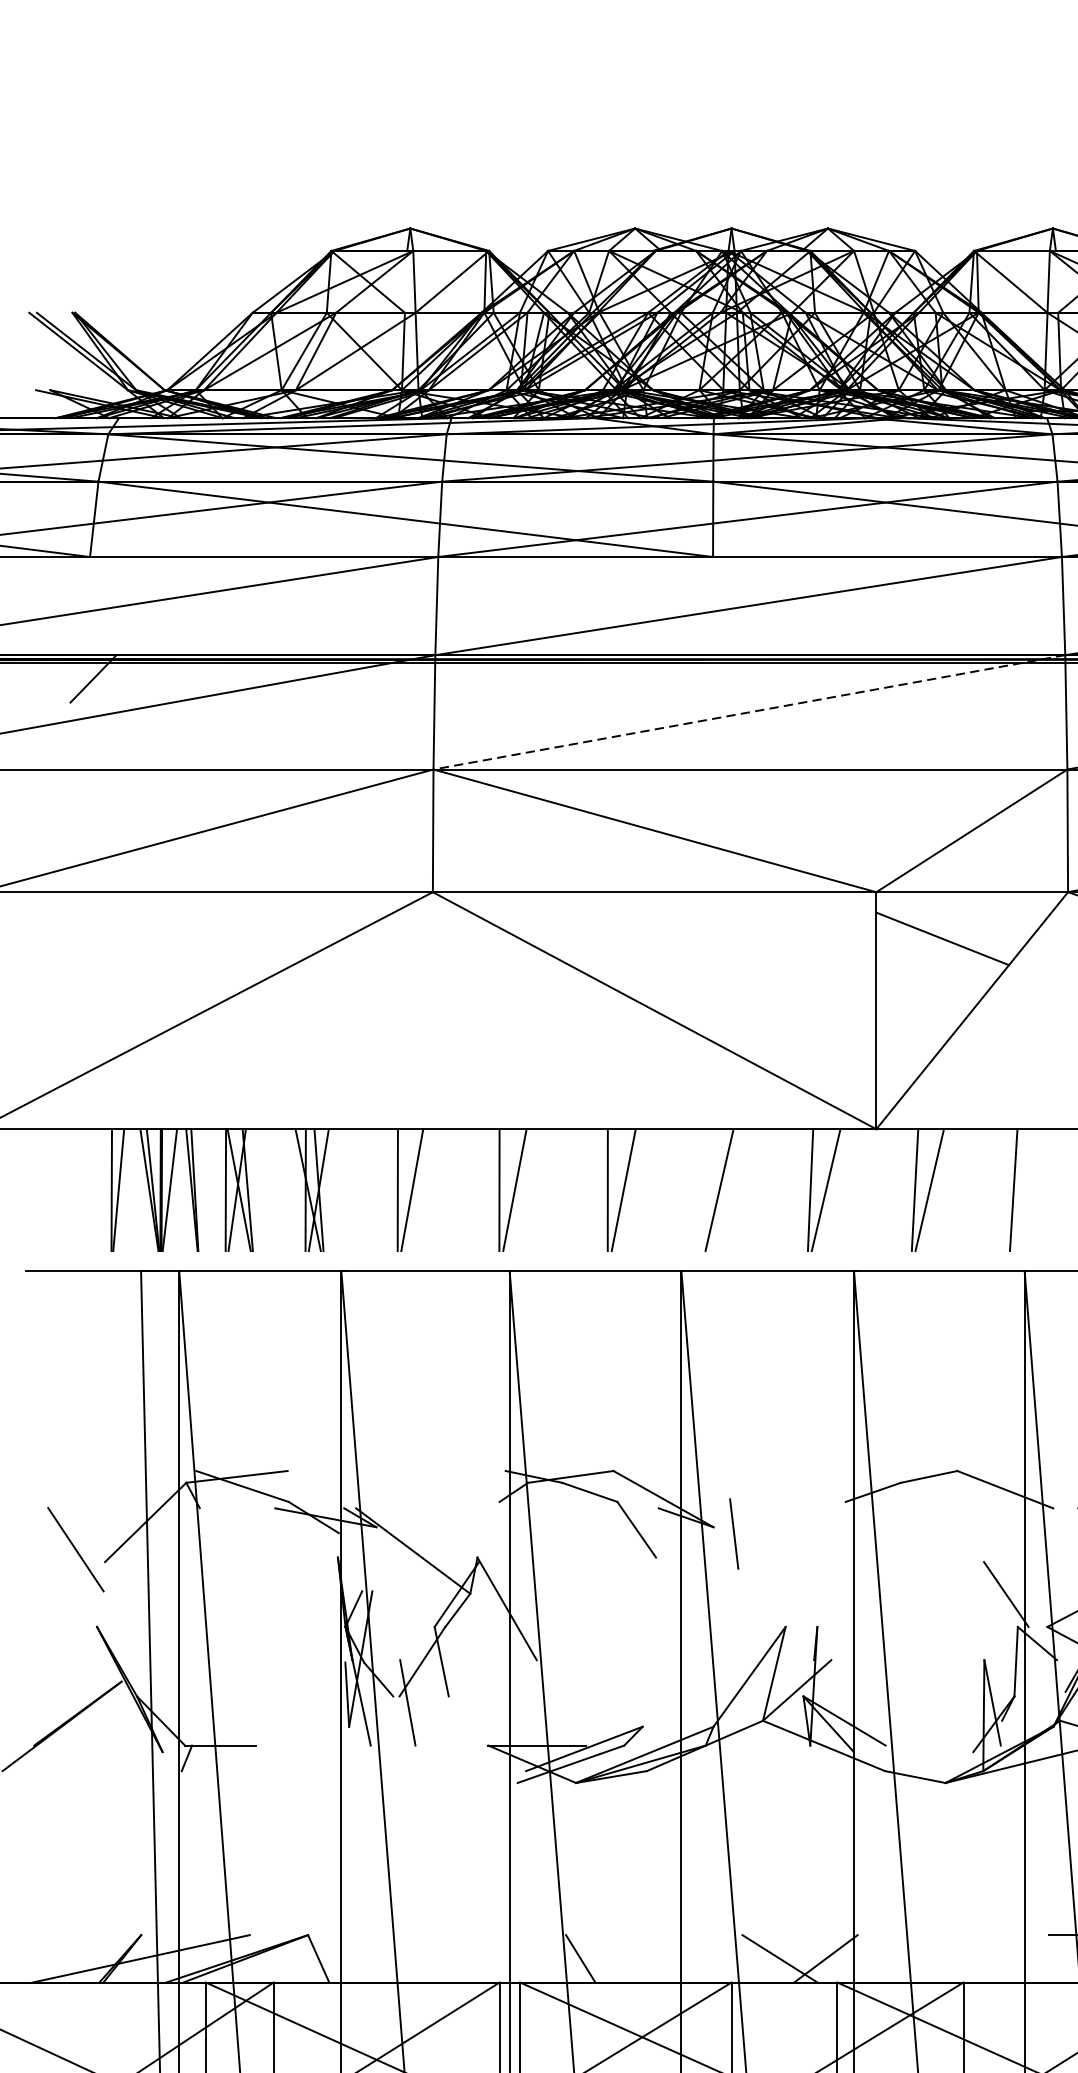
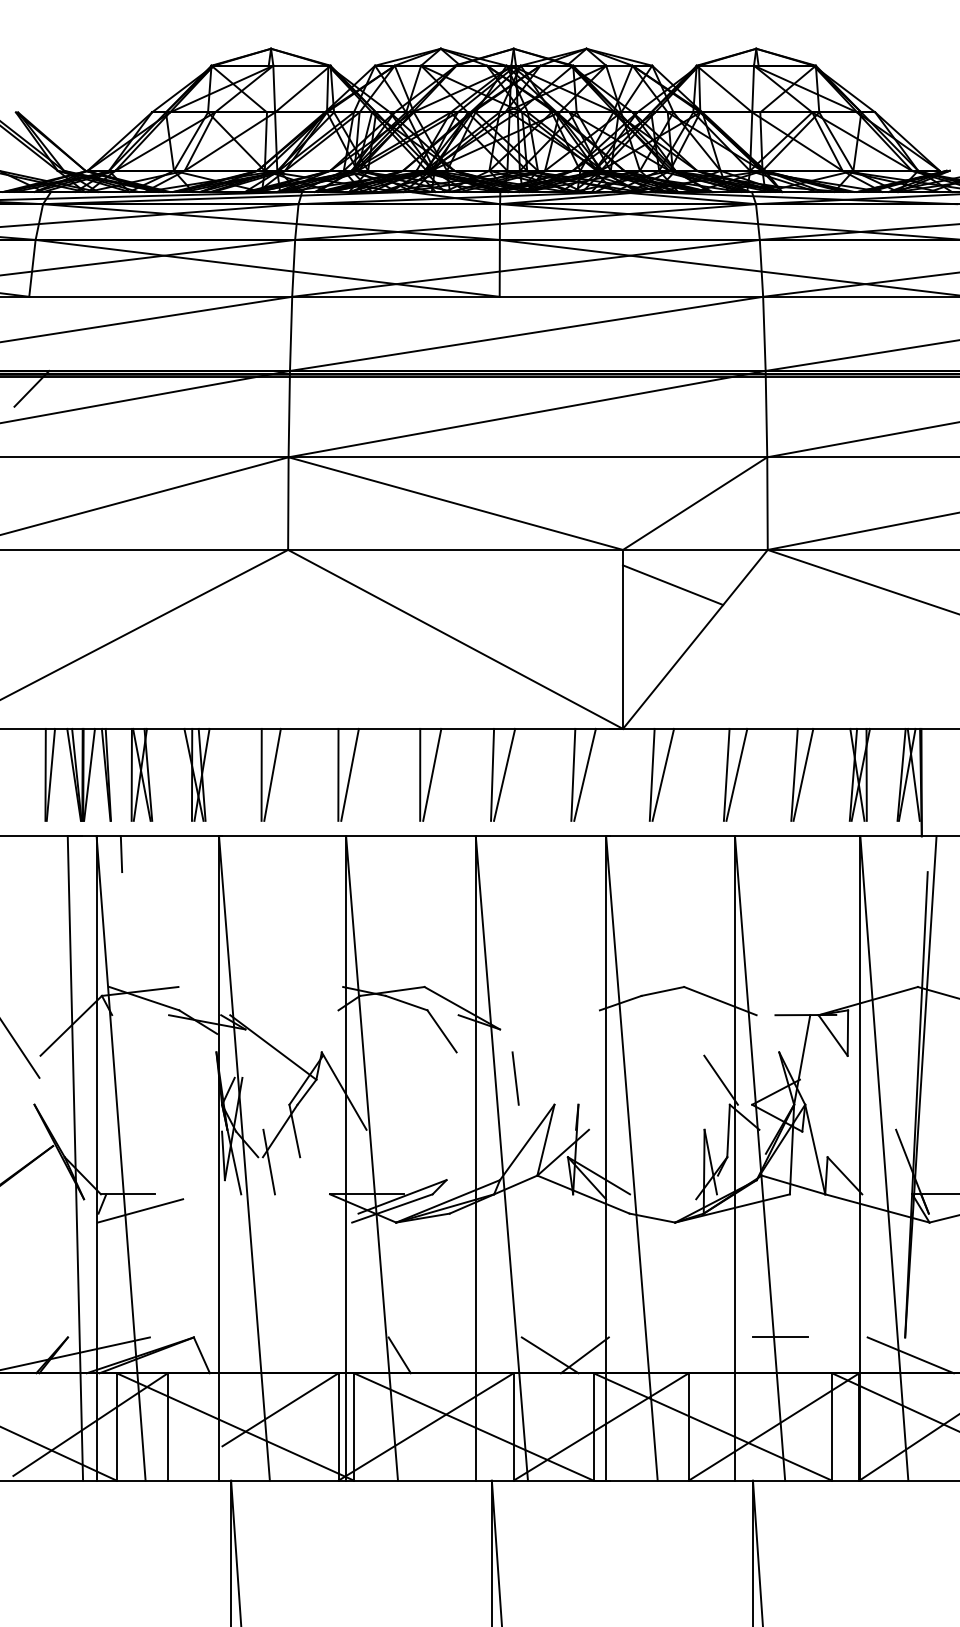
line: (748, 712) -> (526, 414), dashed -> solid
line: (703, 1189) -> (492, 774), added
line: (1026, 1189) -> (736, 774), added
line: (212, 1295) -> (121, 854), added
line: (733, 1533) -> (515, 1078), moved
line: (237, 1766) -> (140, 1210), added

